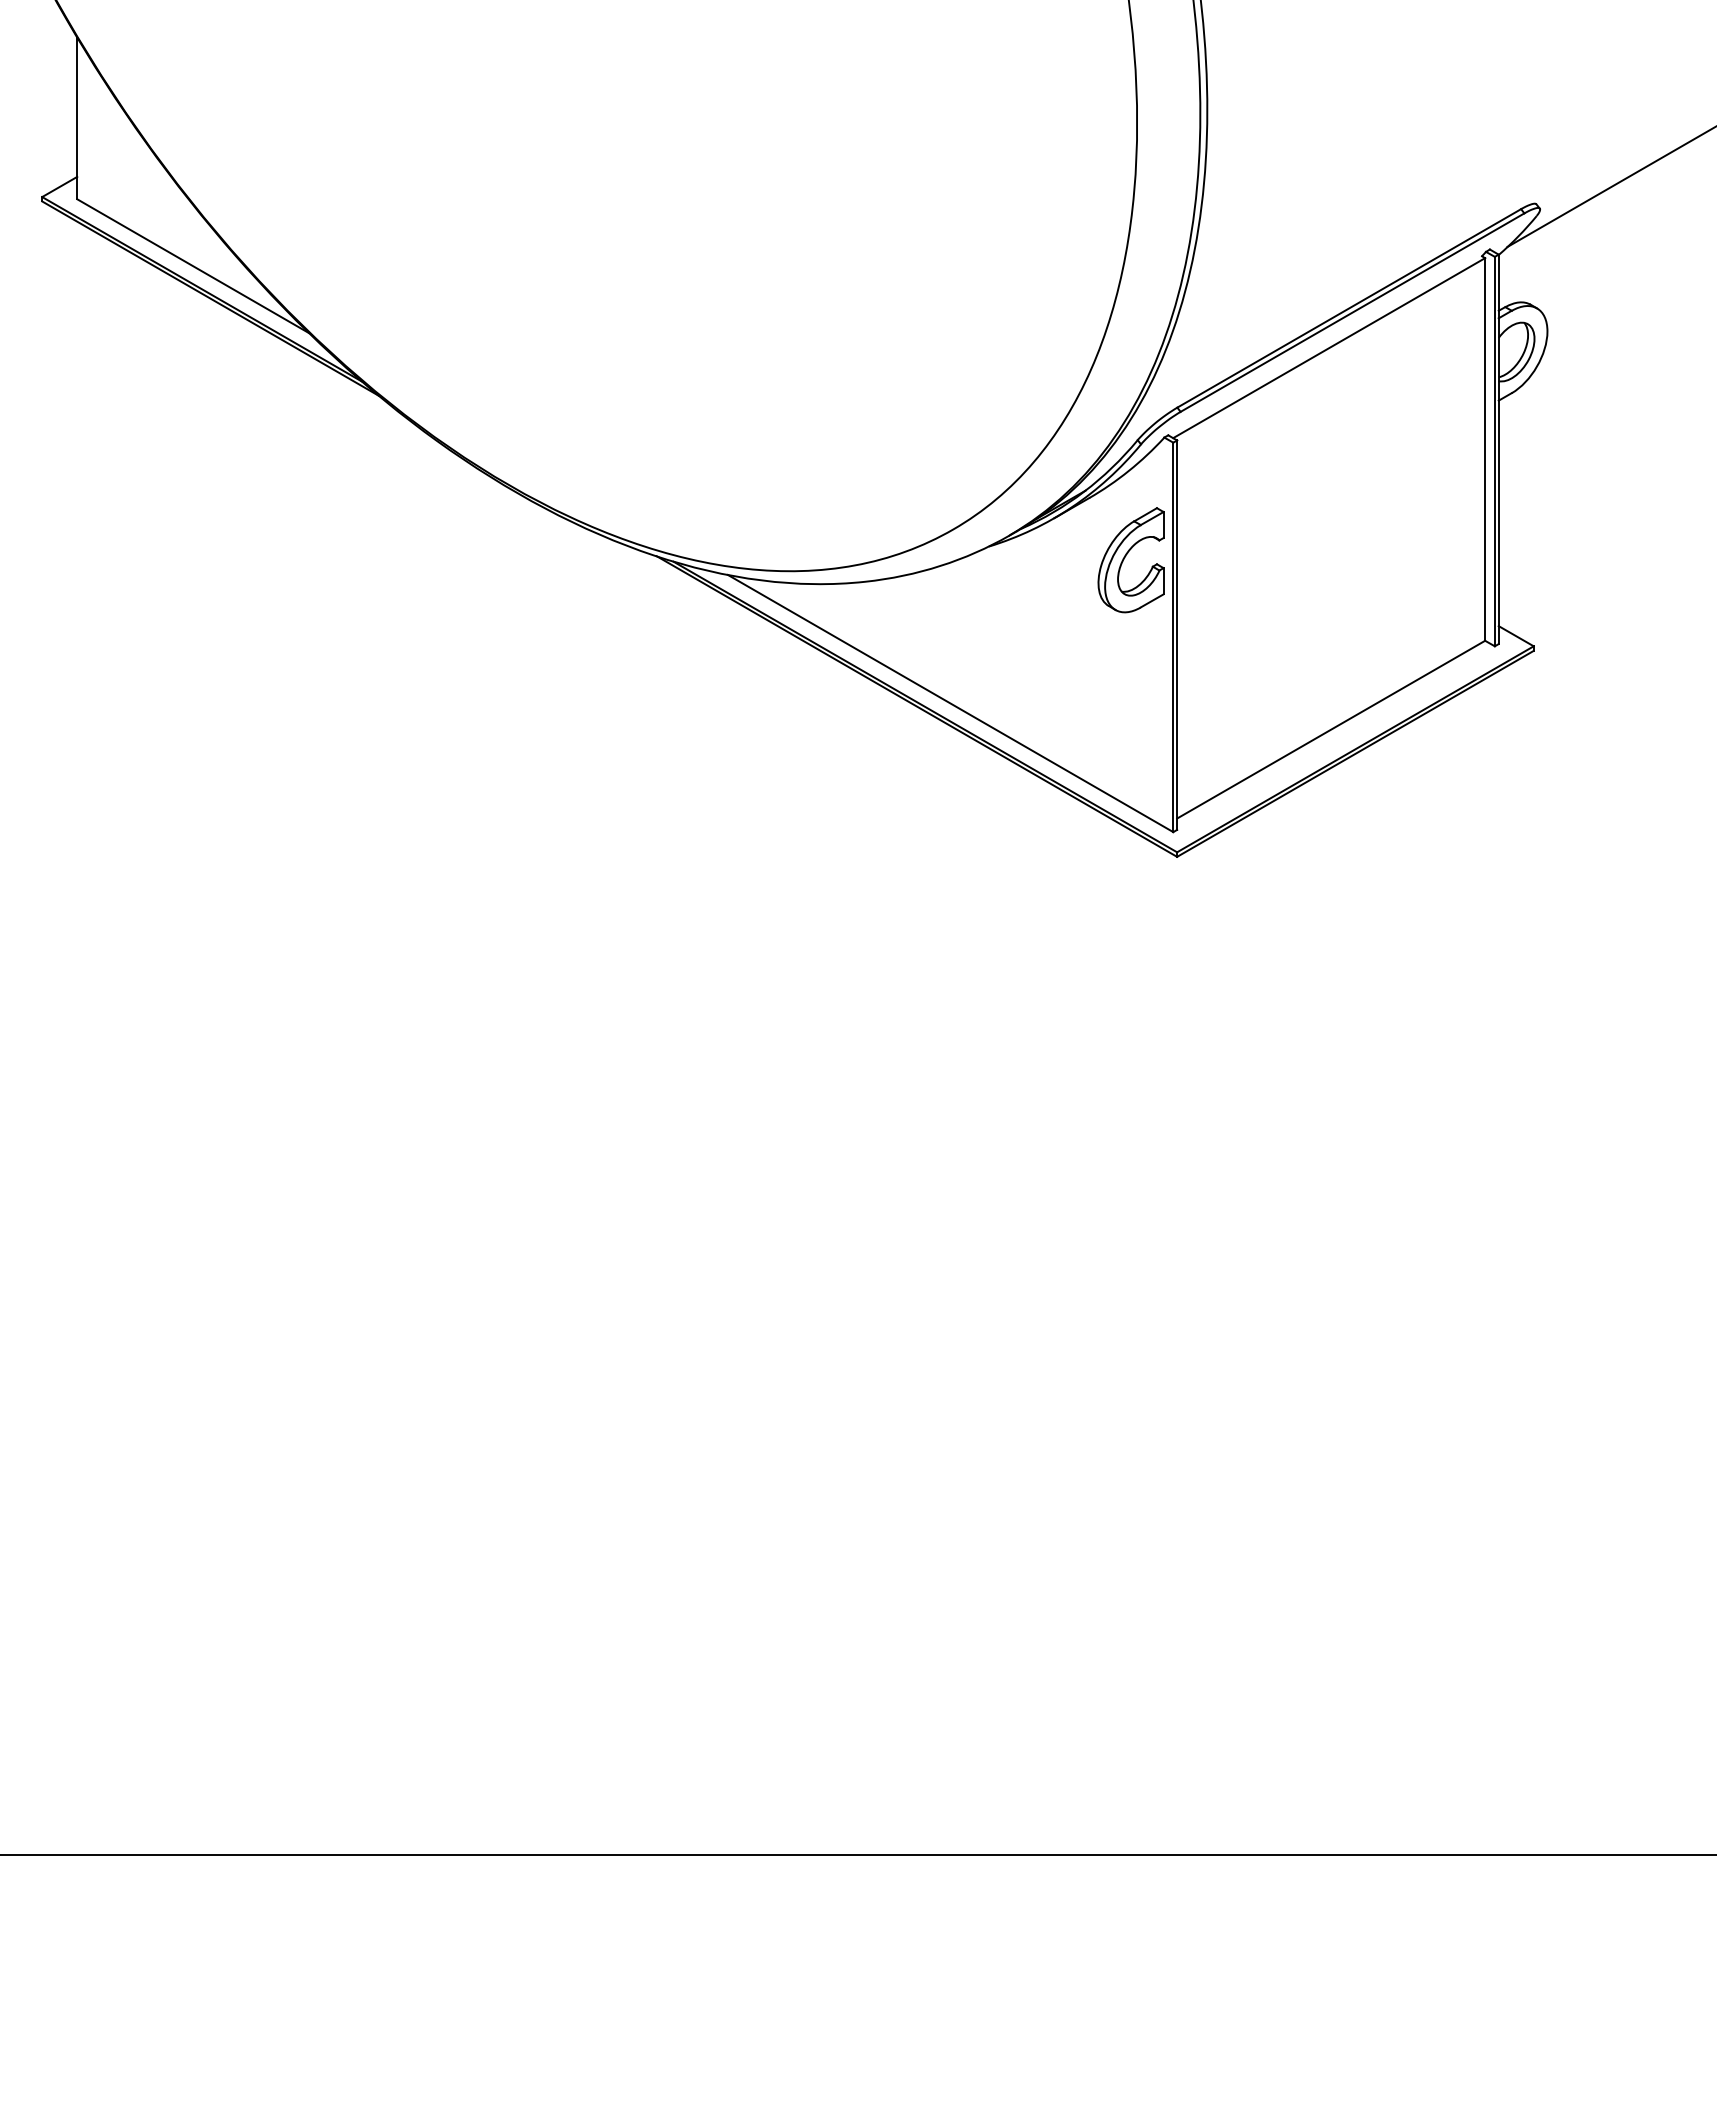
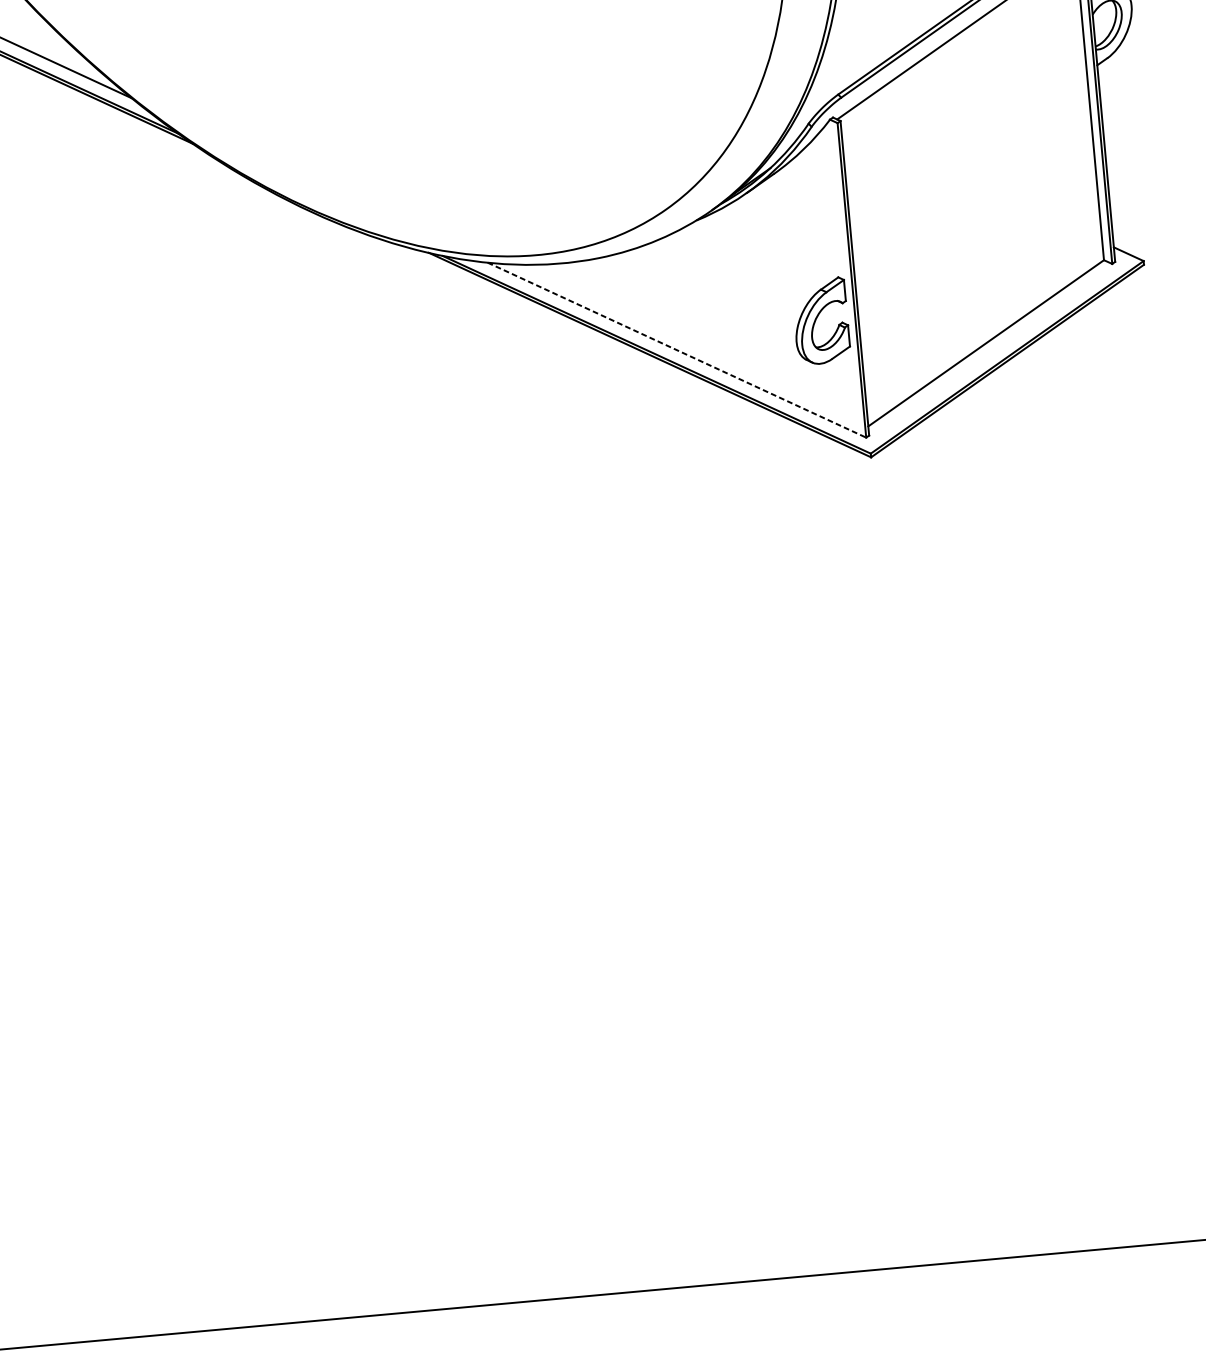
part: (1130, 560) -> (820, 321), moved
line: (951, 703) -> (677, 350), solid -> dashed

